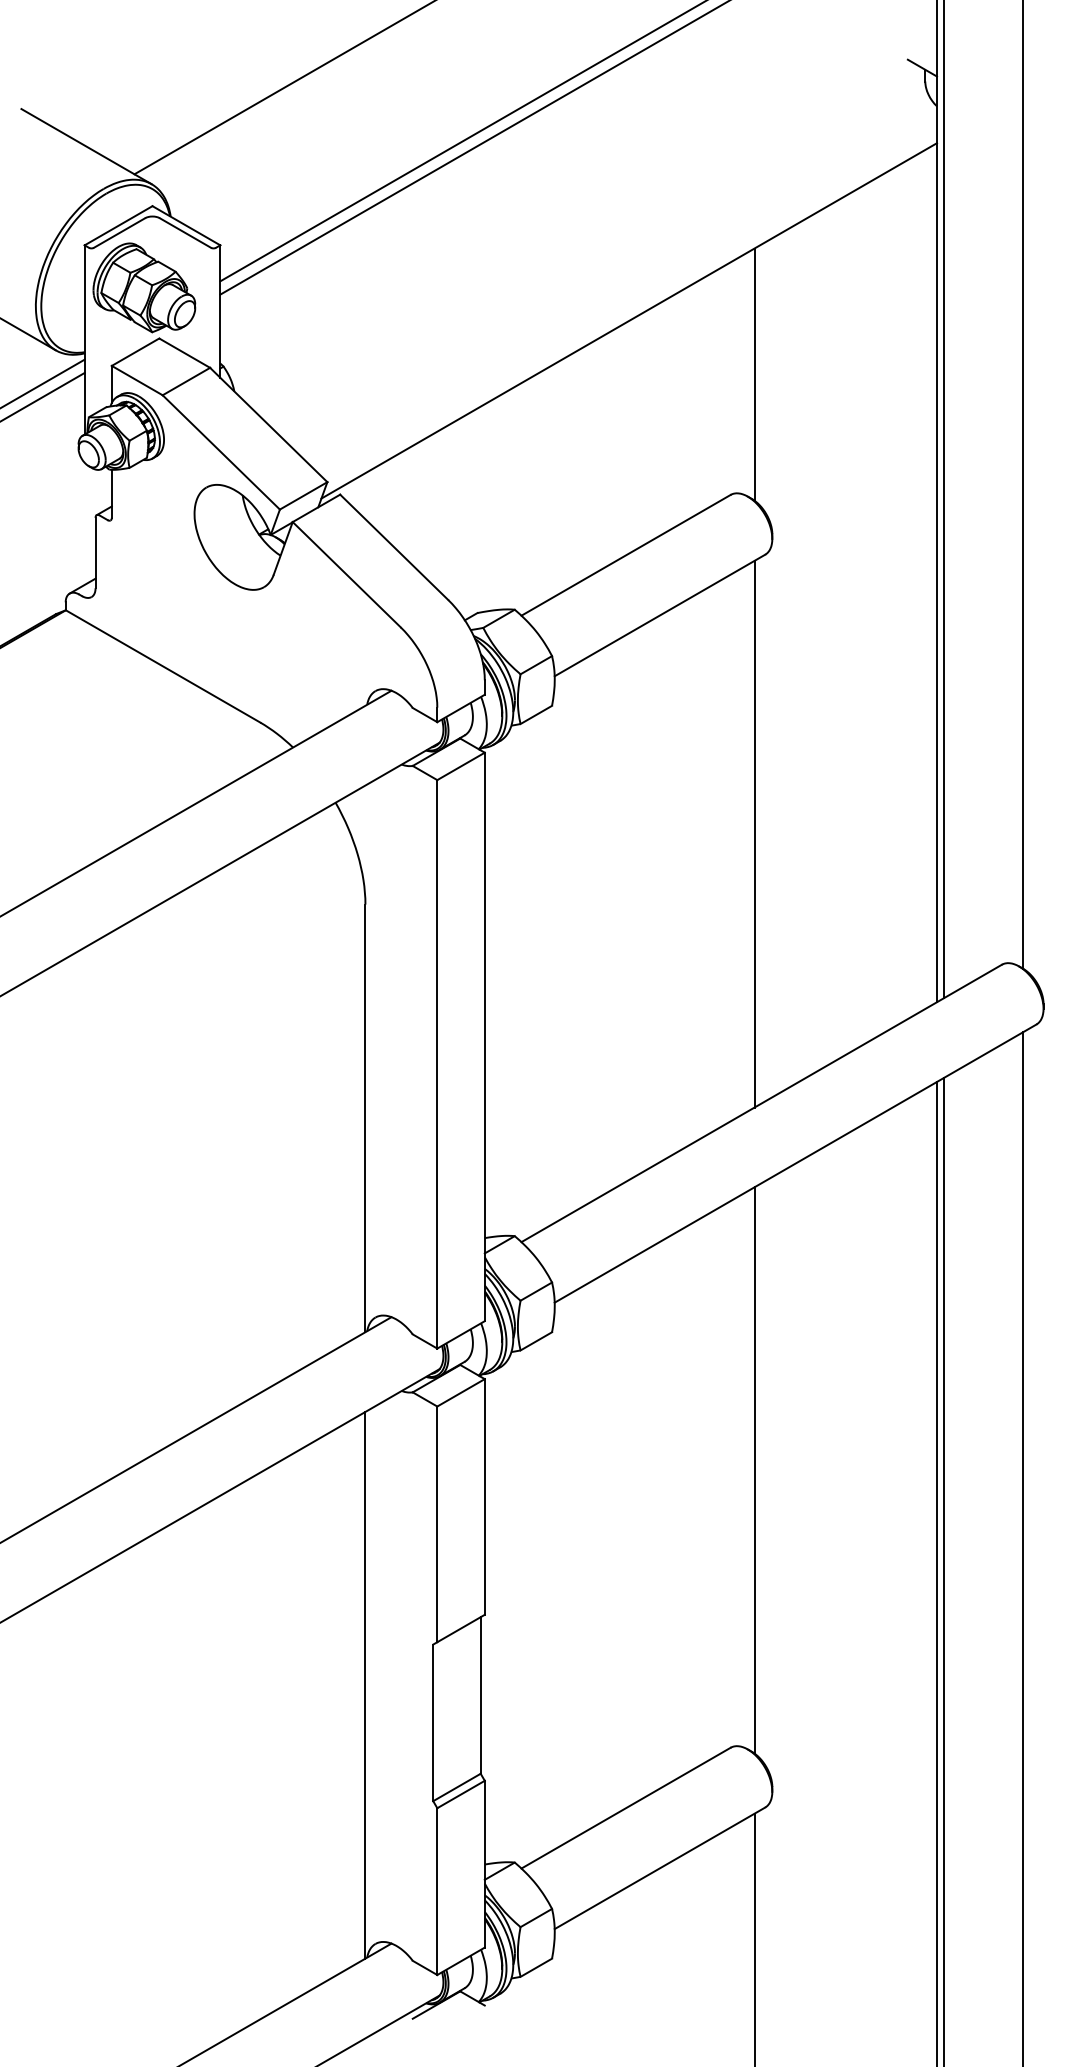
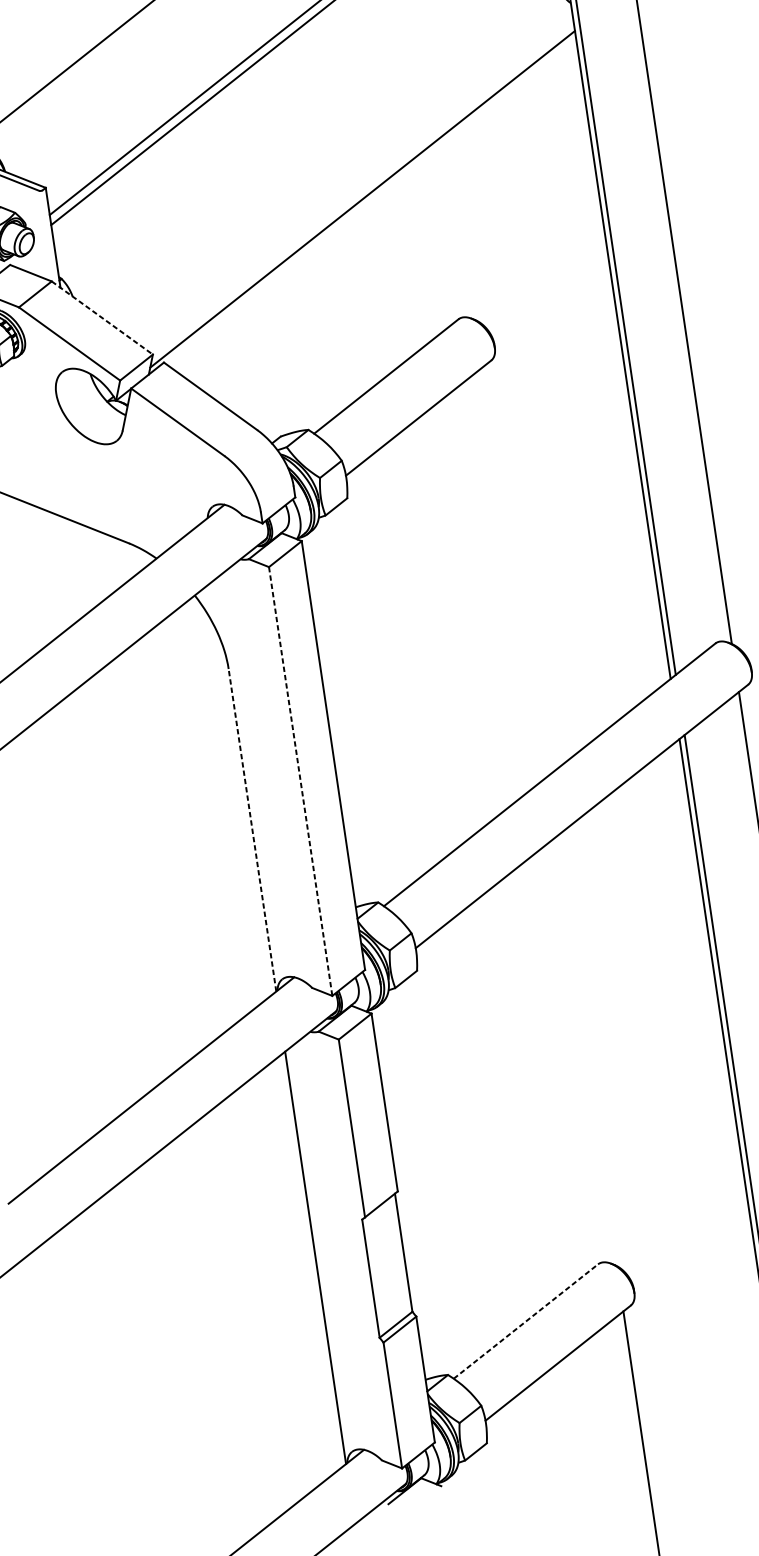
line: (754, 374) -> (463, 225), removed
line: (268, 425) -> (102, 318), solid -> dashed
line: (754, 833) -> (514, 572), removed
line: (437, 1064) -> (300, 781), solid -> dashed
line: (365, 1118) -> (252, 830), solid -> dashed
line: (754, 1470) -> (585, 1052), removed
line: (626, 1808) -> (526, 1321), solid -> dashed

